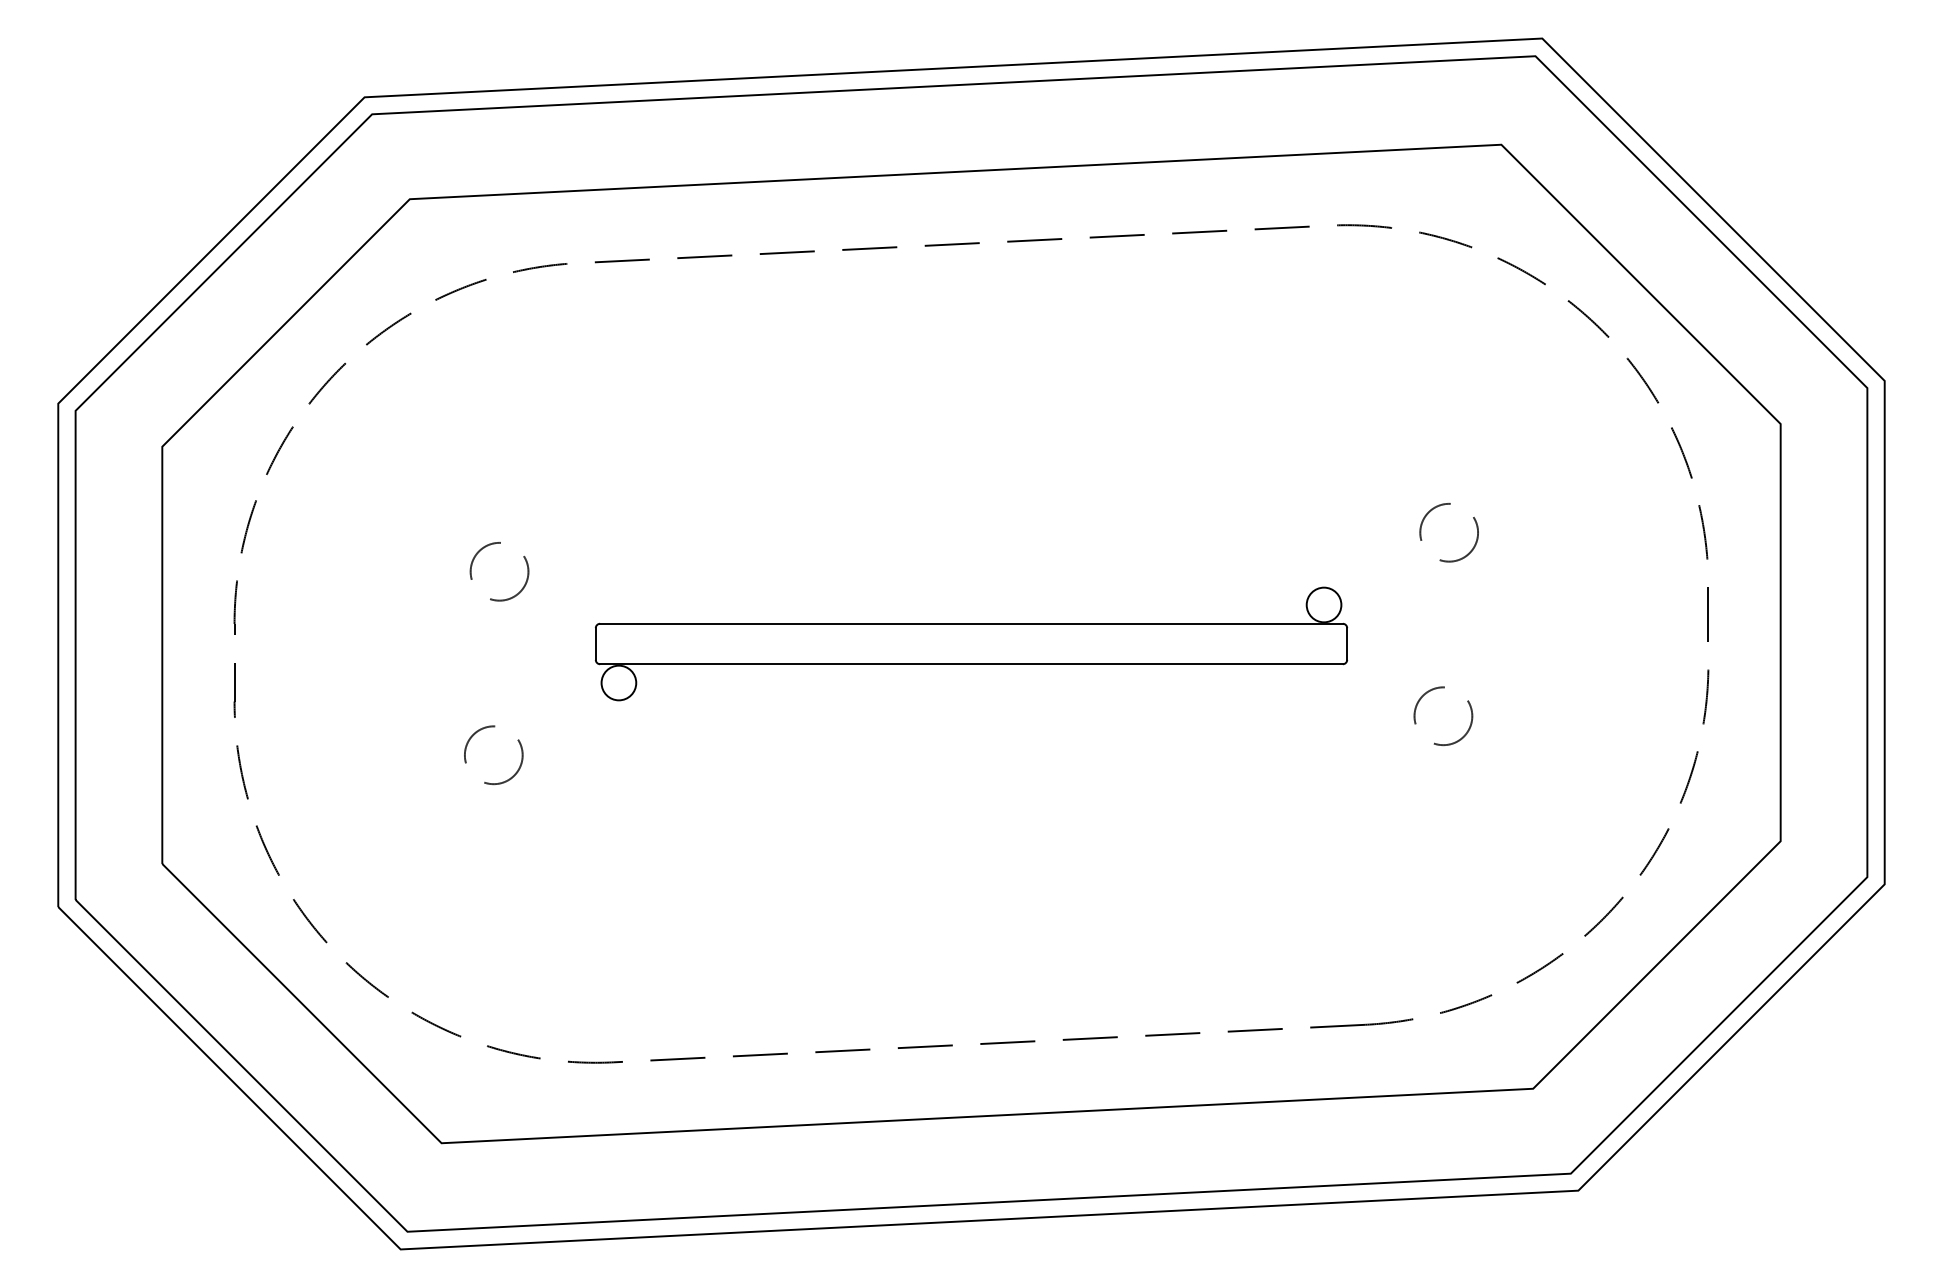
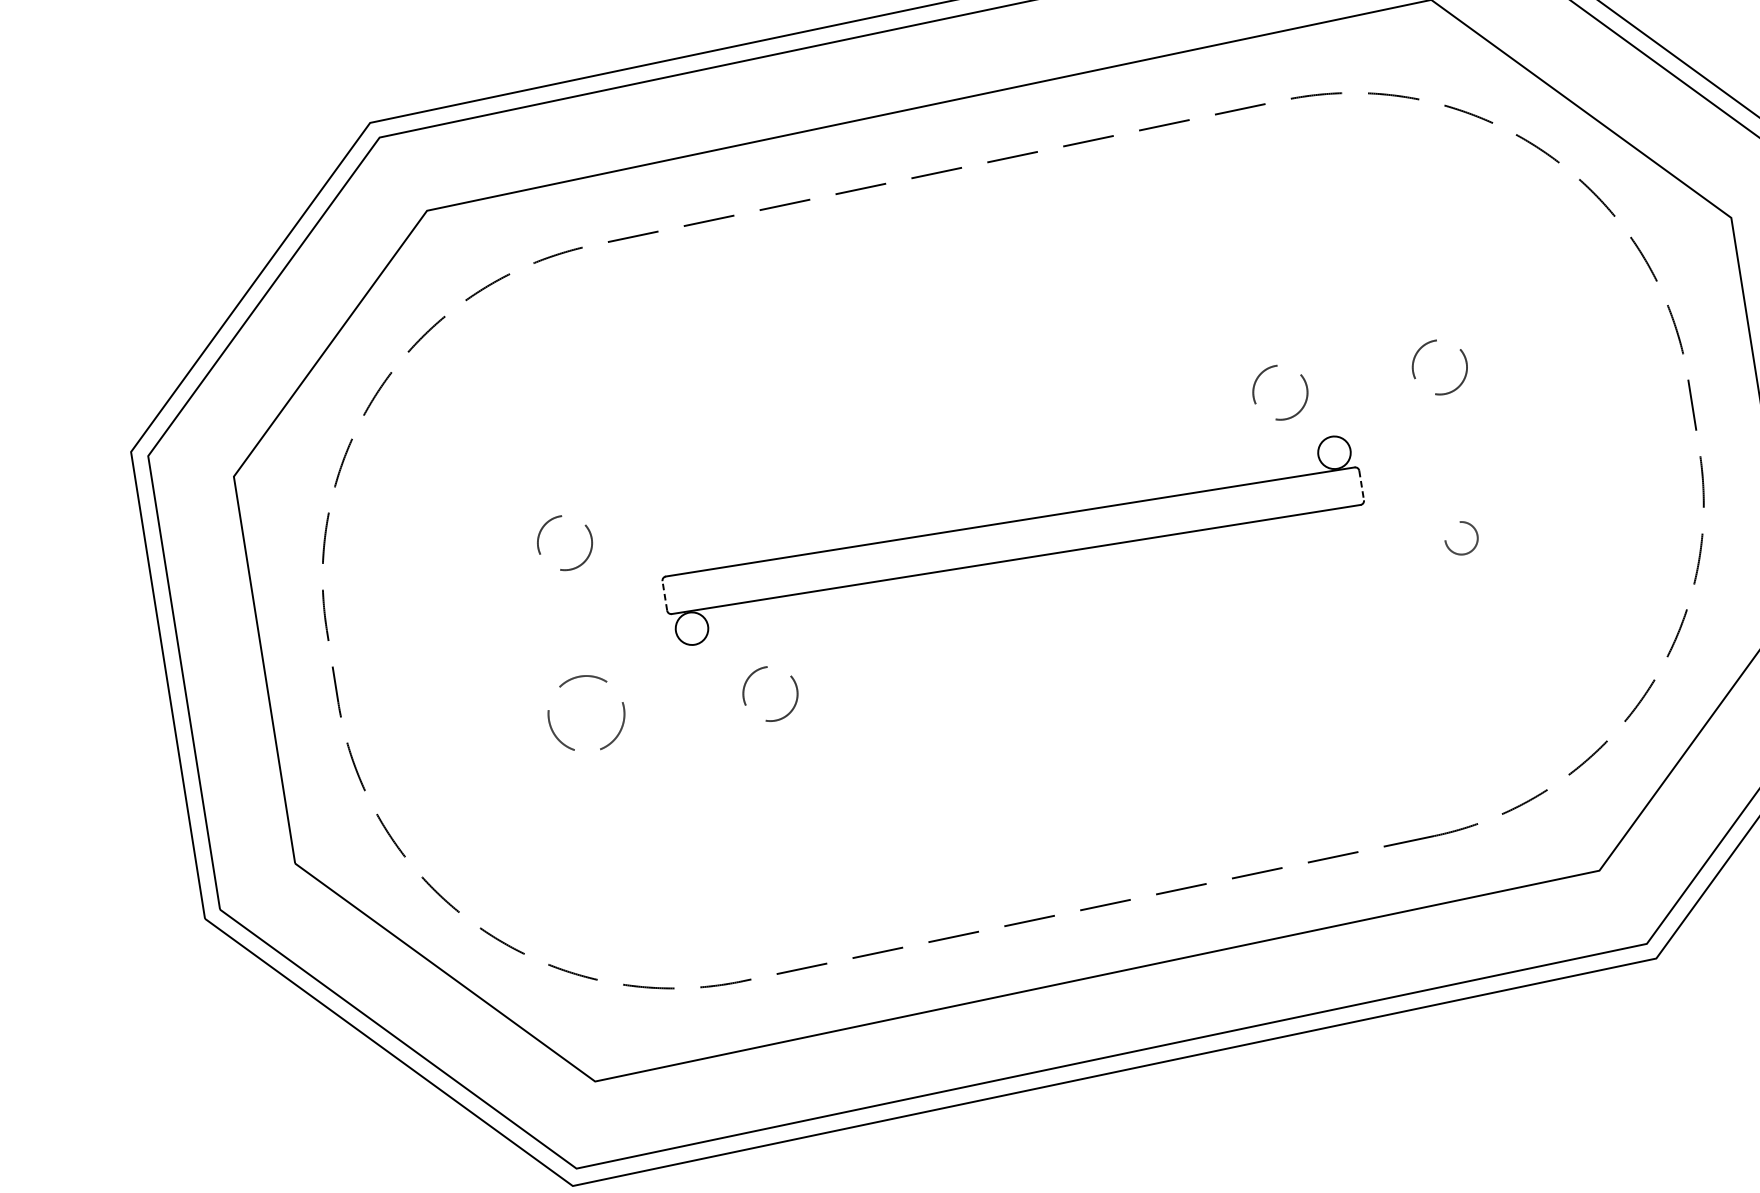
circle: (1276, 532) -> (1279, 392), added
line: (595, 644) -> (664, 596), solid -> dashed
line: (1347, 644) -> (1362, 485), solid -> dashed
circle: (1443, 715) -> (1461, 537), size x0.6
circle: (493, 755) -> (586, 714), size x1.4
circle: (690, 764) -> (770, 693), added

